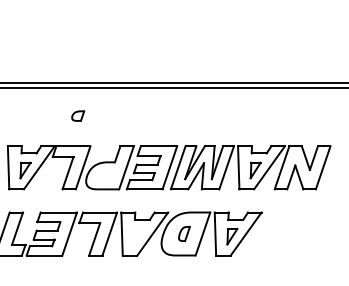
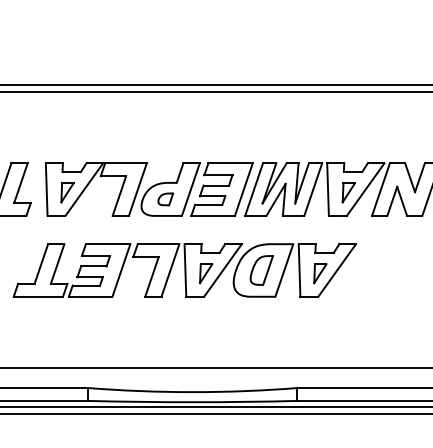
part: (77, 116) -> (165, 199), moved
part: (184, 234) -> (261, 270), size x1.67
part: (139, 236) -> (206, 273), added

